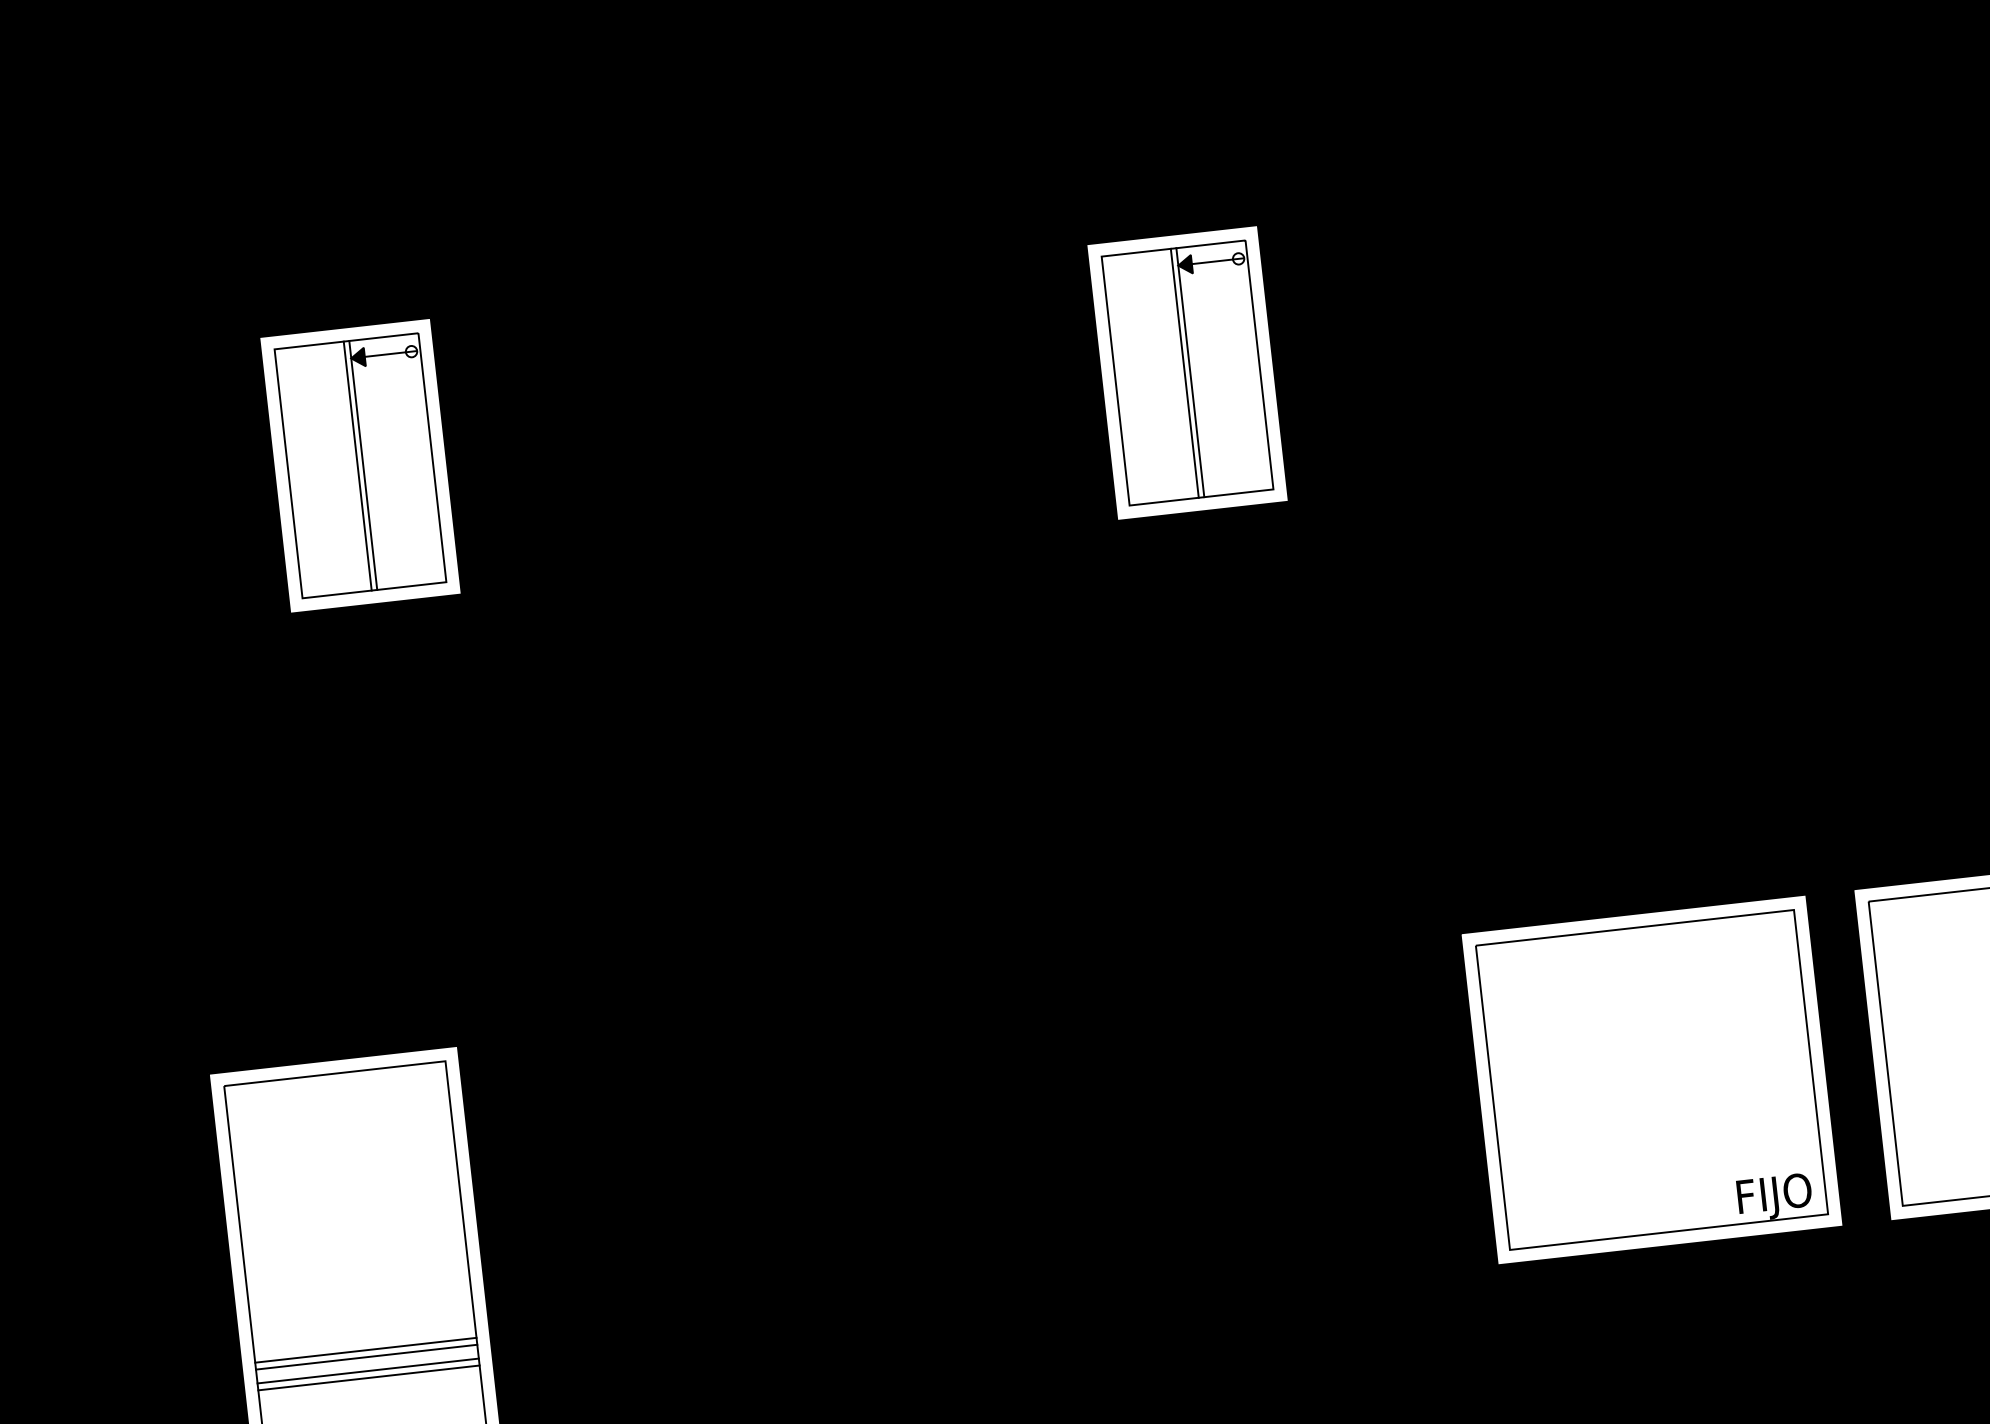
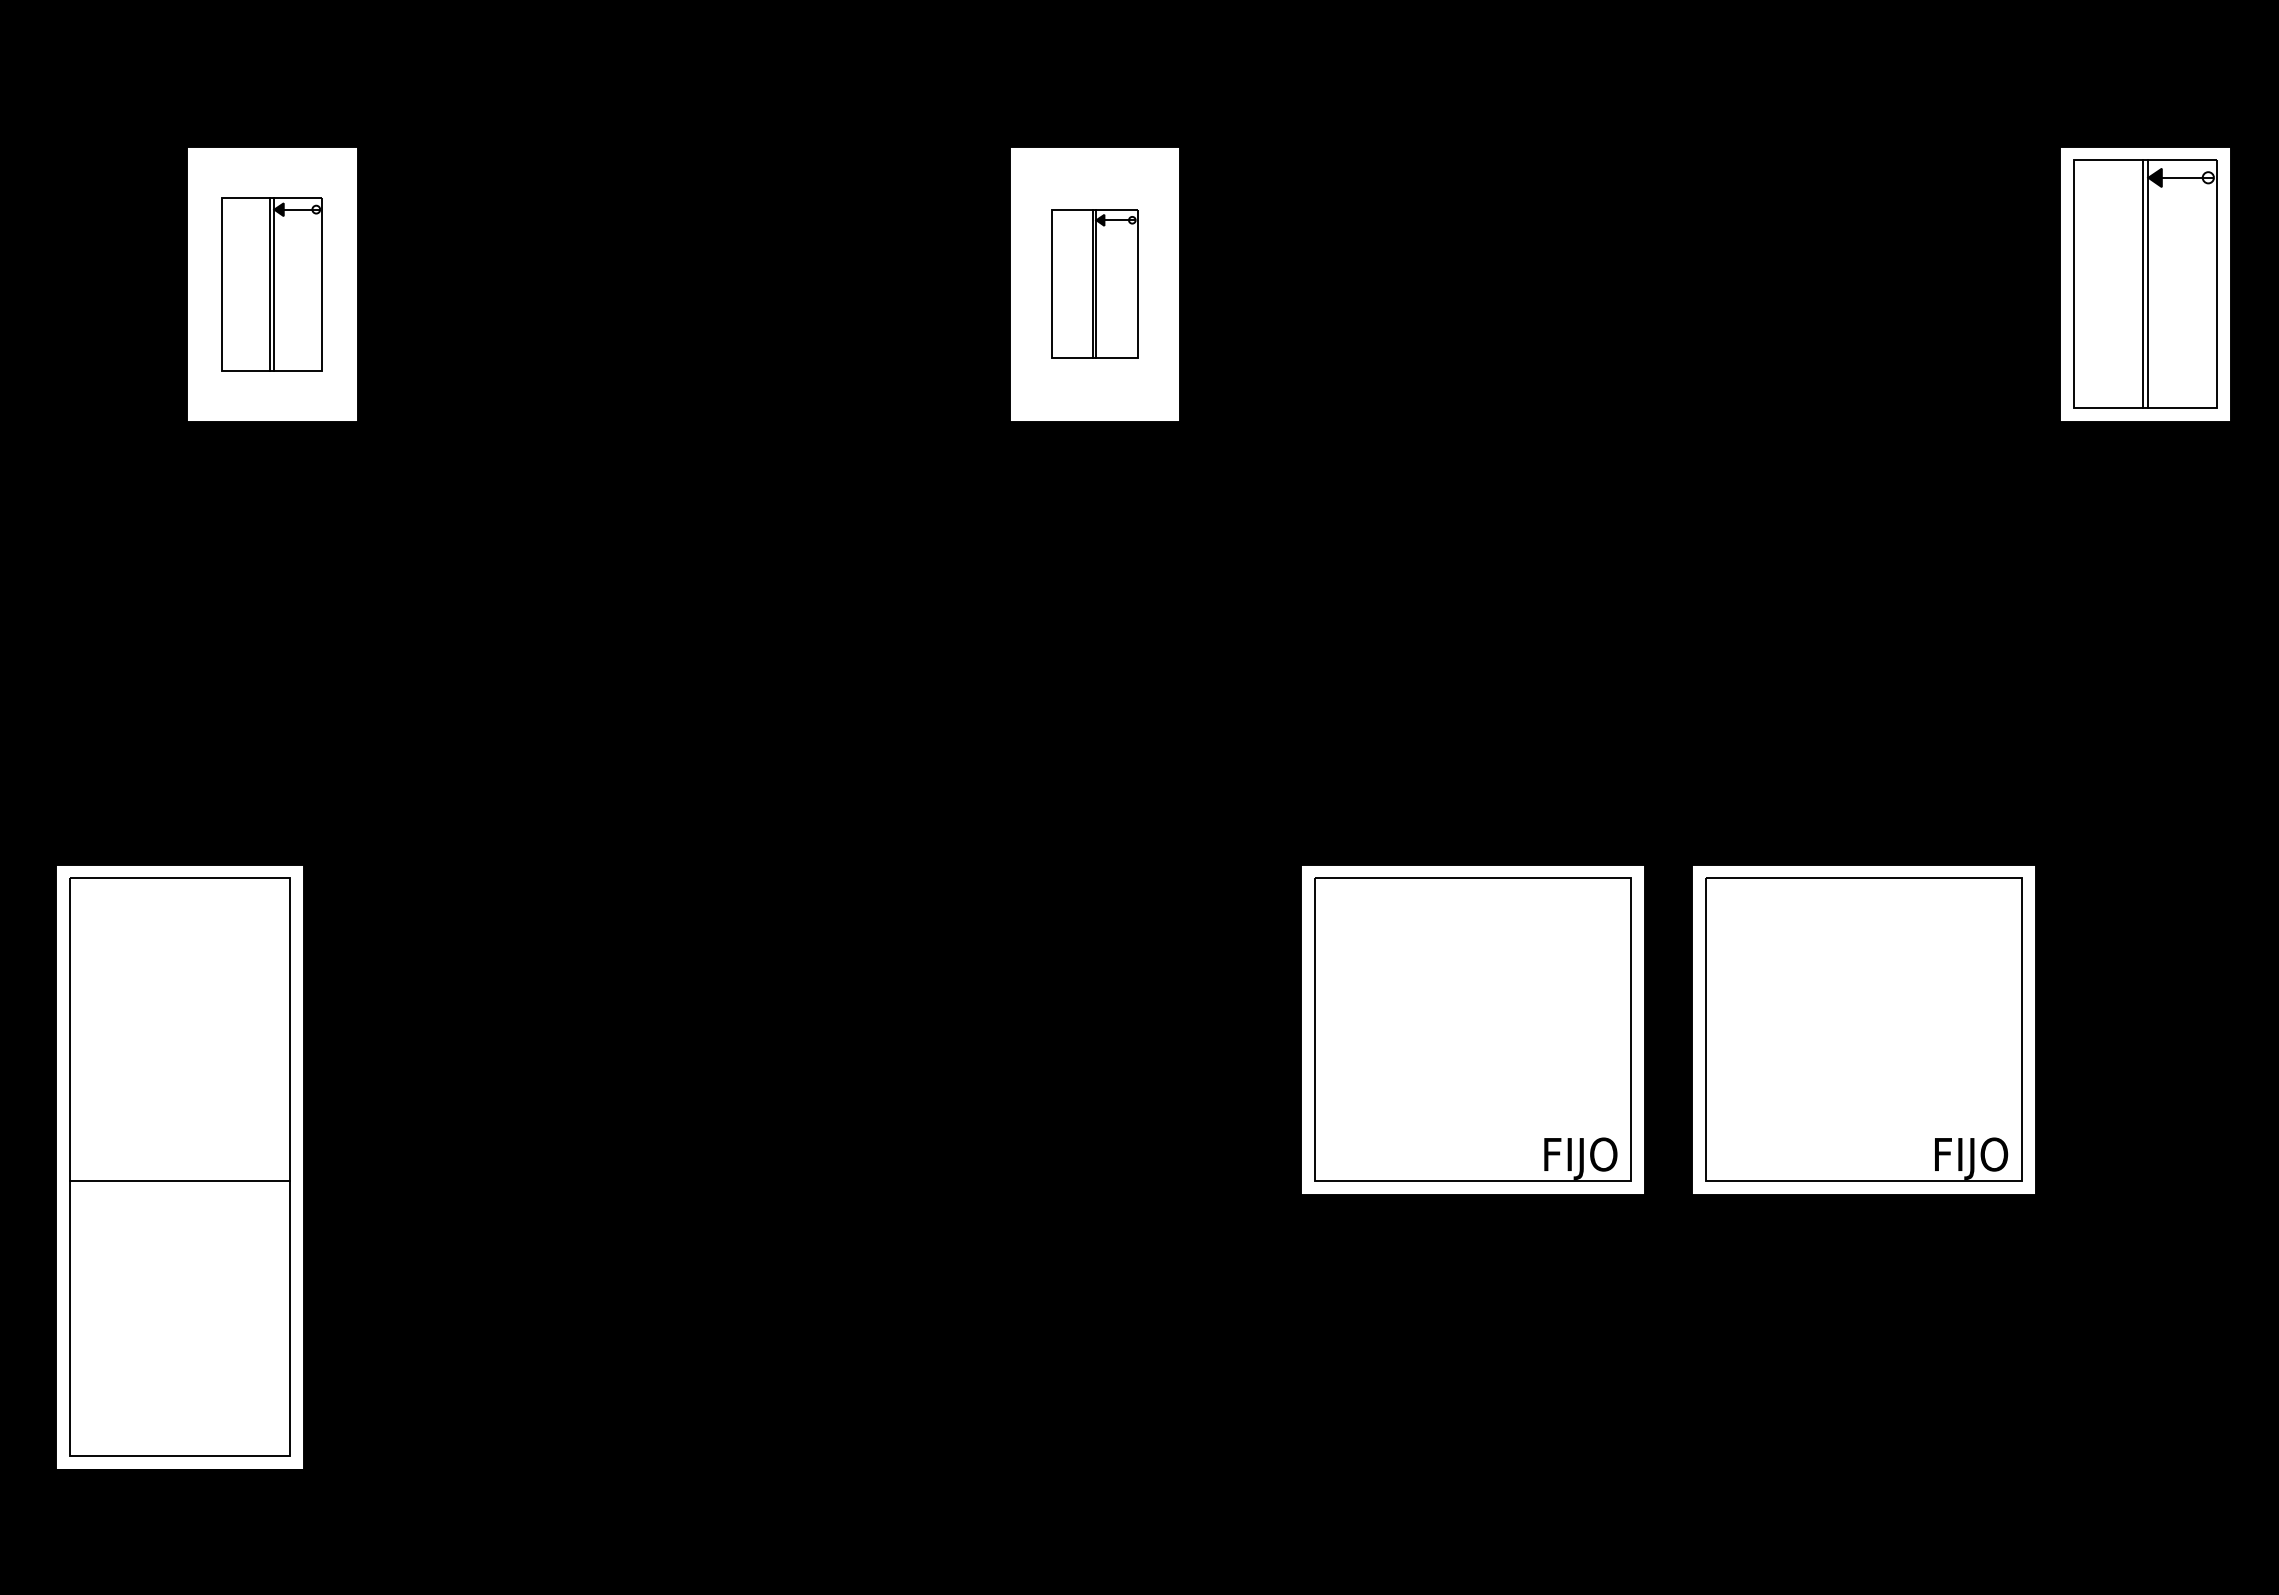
part: (1187, 372) -> (1094, 283), size x0.6
part: (360, 465) -> (272, 283), size x0.7
line: (366, 1350) -> (180, 1153), removed
line: (366, 1357) -> (180, 1160), removed
line: (368, 1371) -> (180, 1174), removed

